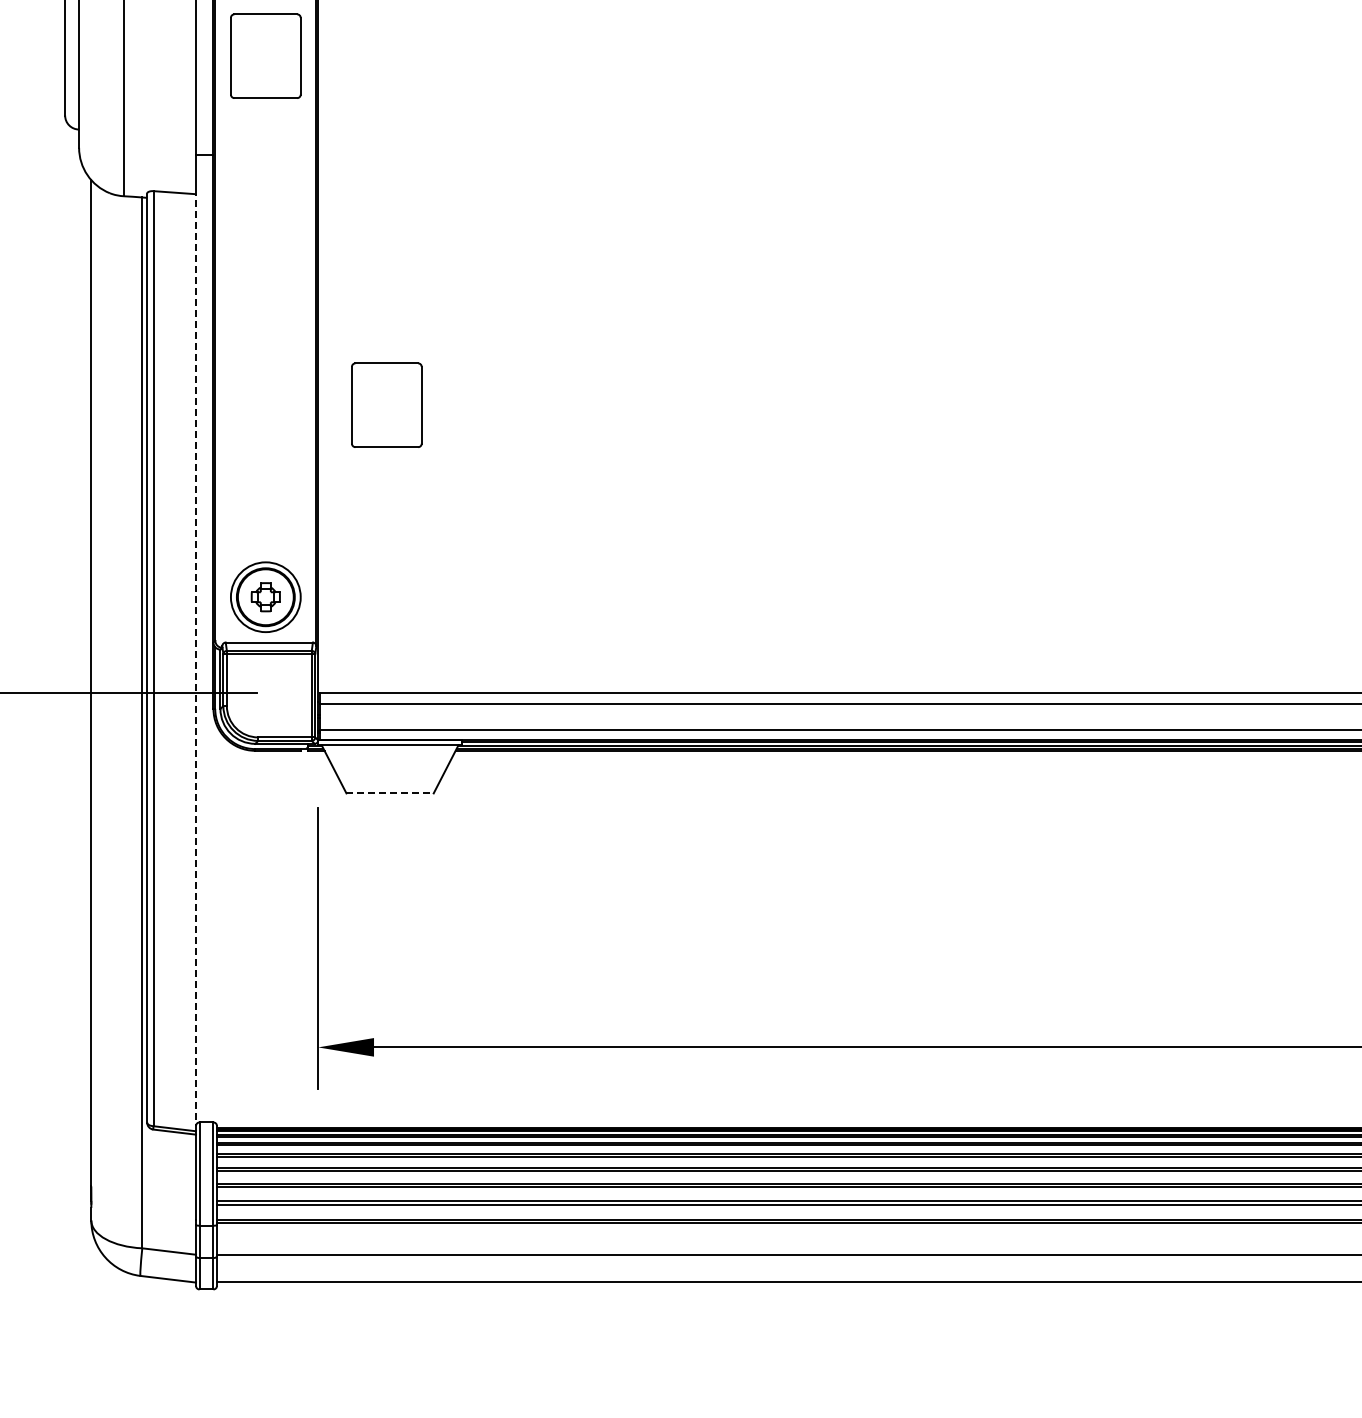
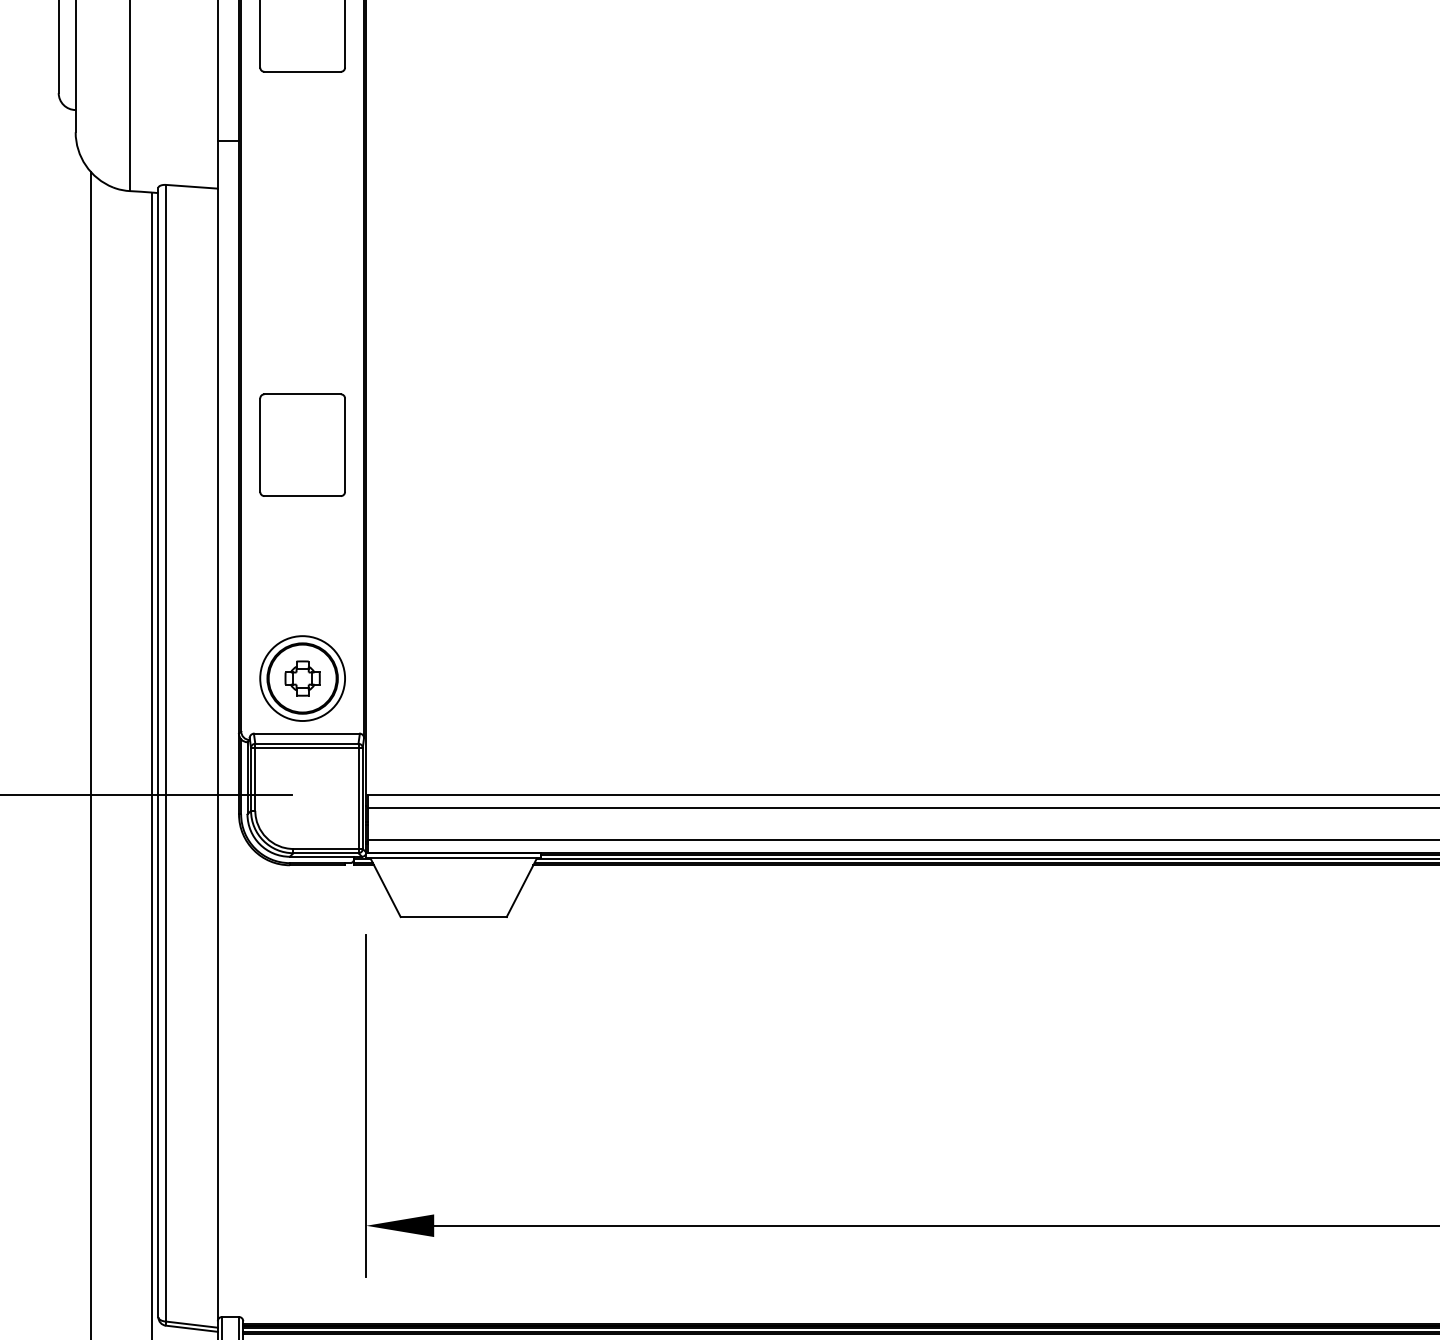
part: (386, 404) -> (302, 444), moved
line: (196, 662) -> (218, 757), dashed -> solid
line: (390, 793) -> (454, 917), dashed -> solid

